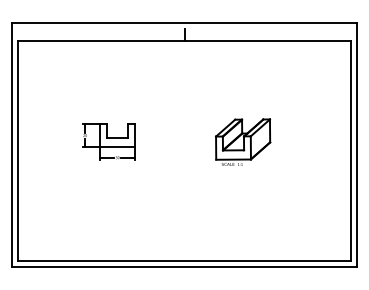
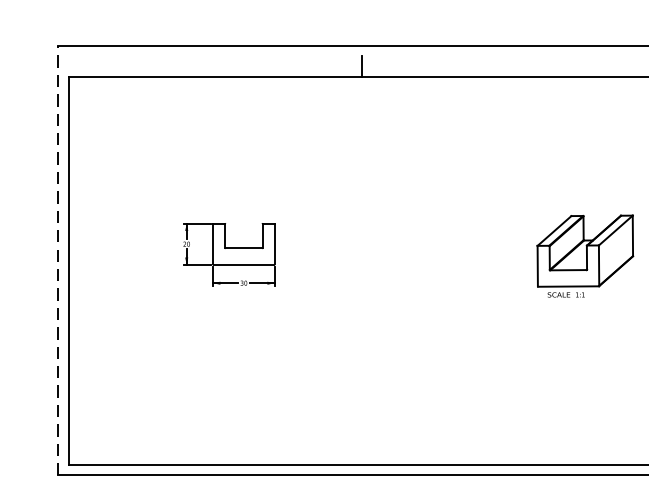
part: (243, 141) -> (586, 254), moved
line: (12, 145) -> (58, 261), solid -> dashed

